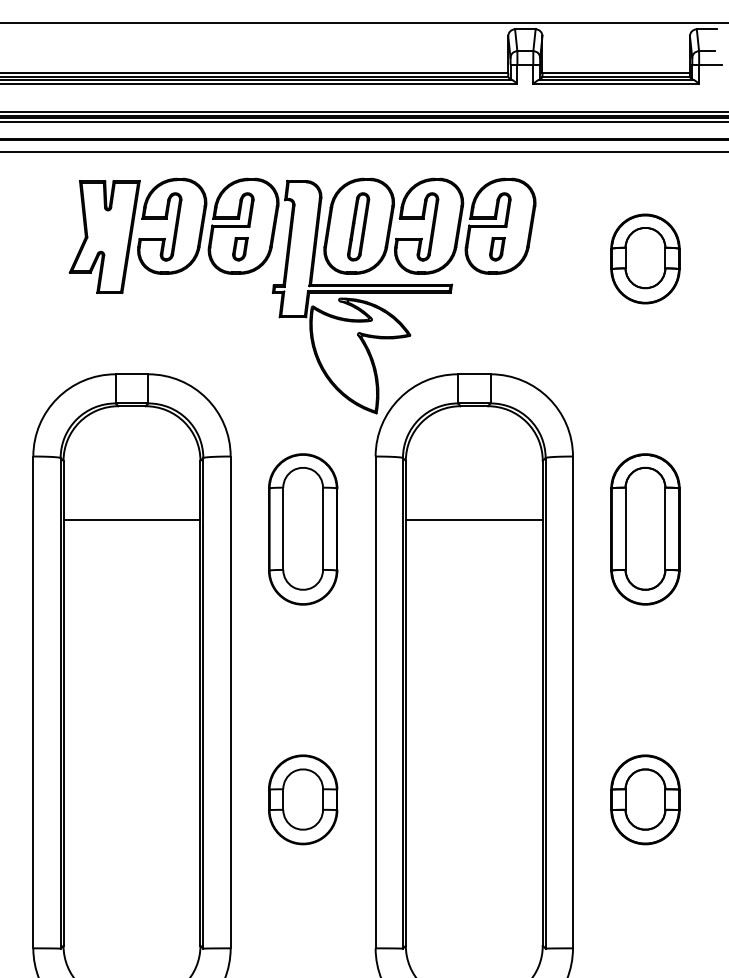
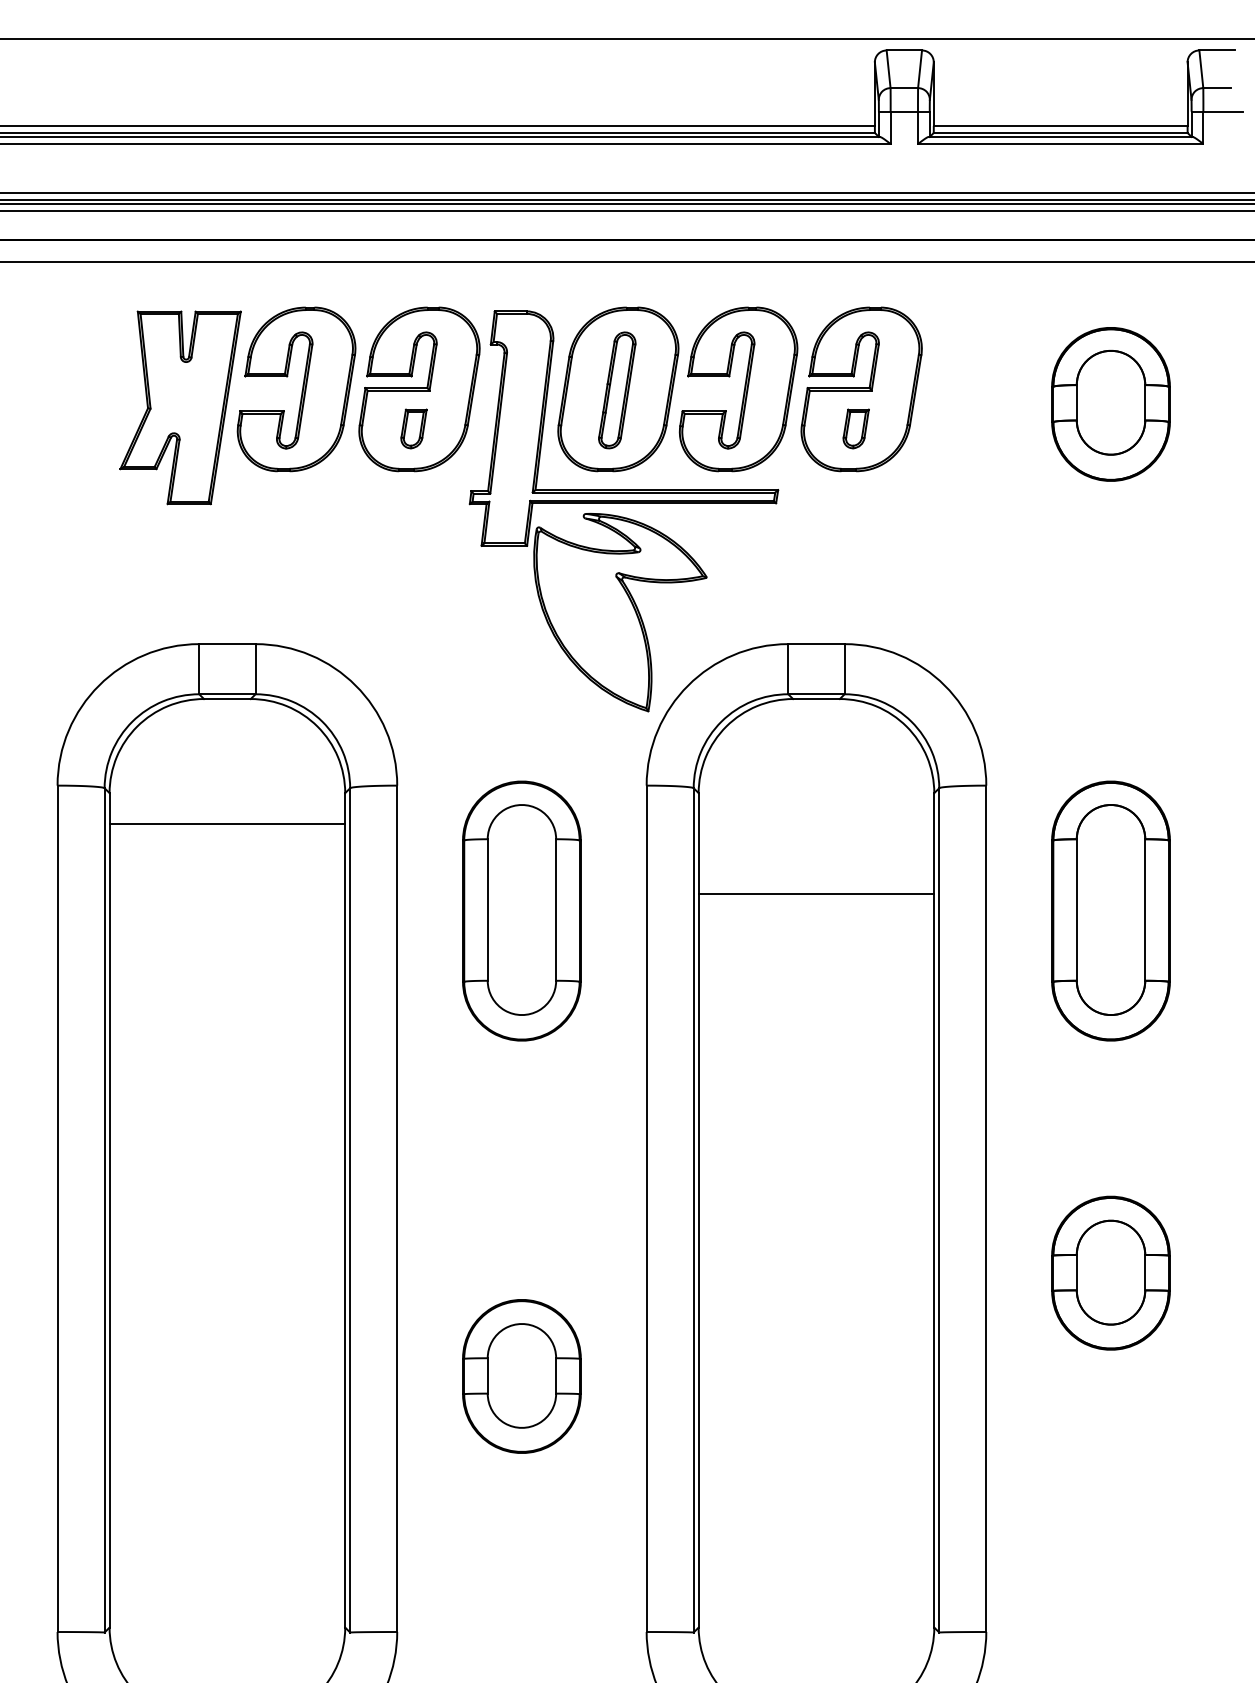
part: (645, 258) -> (1111, 403), moved
line: (131, 519) -> (226, 823), moved
part: (645, 799) -> (1111, 1272), moved

